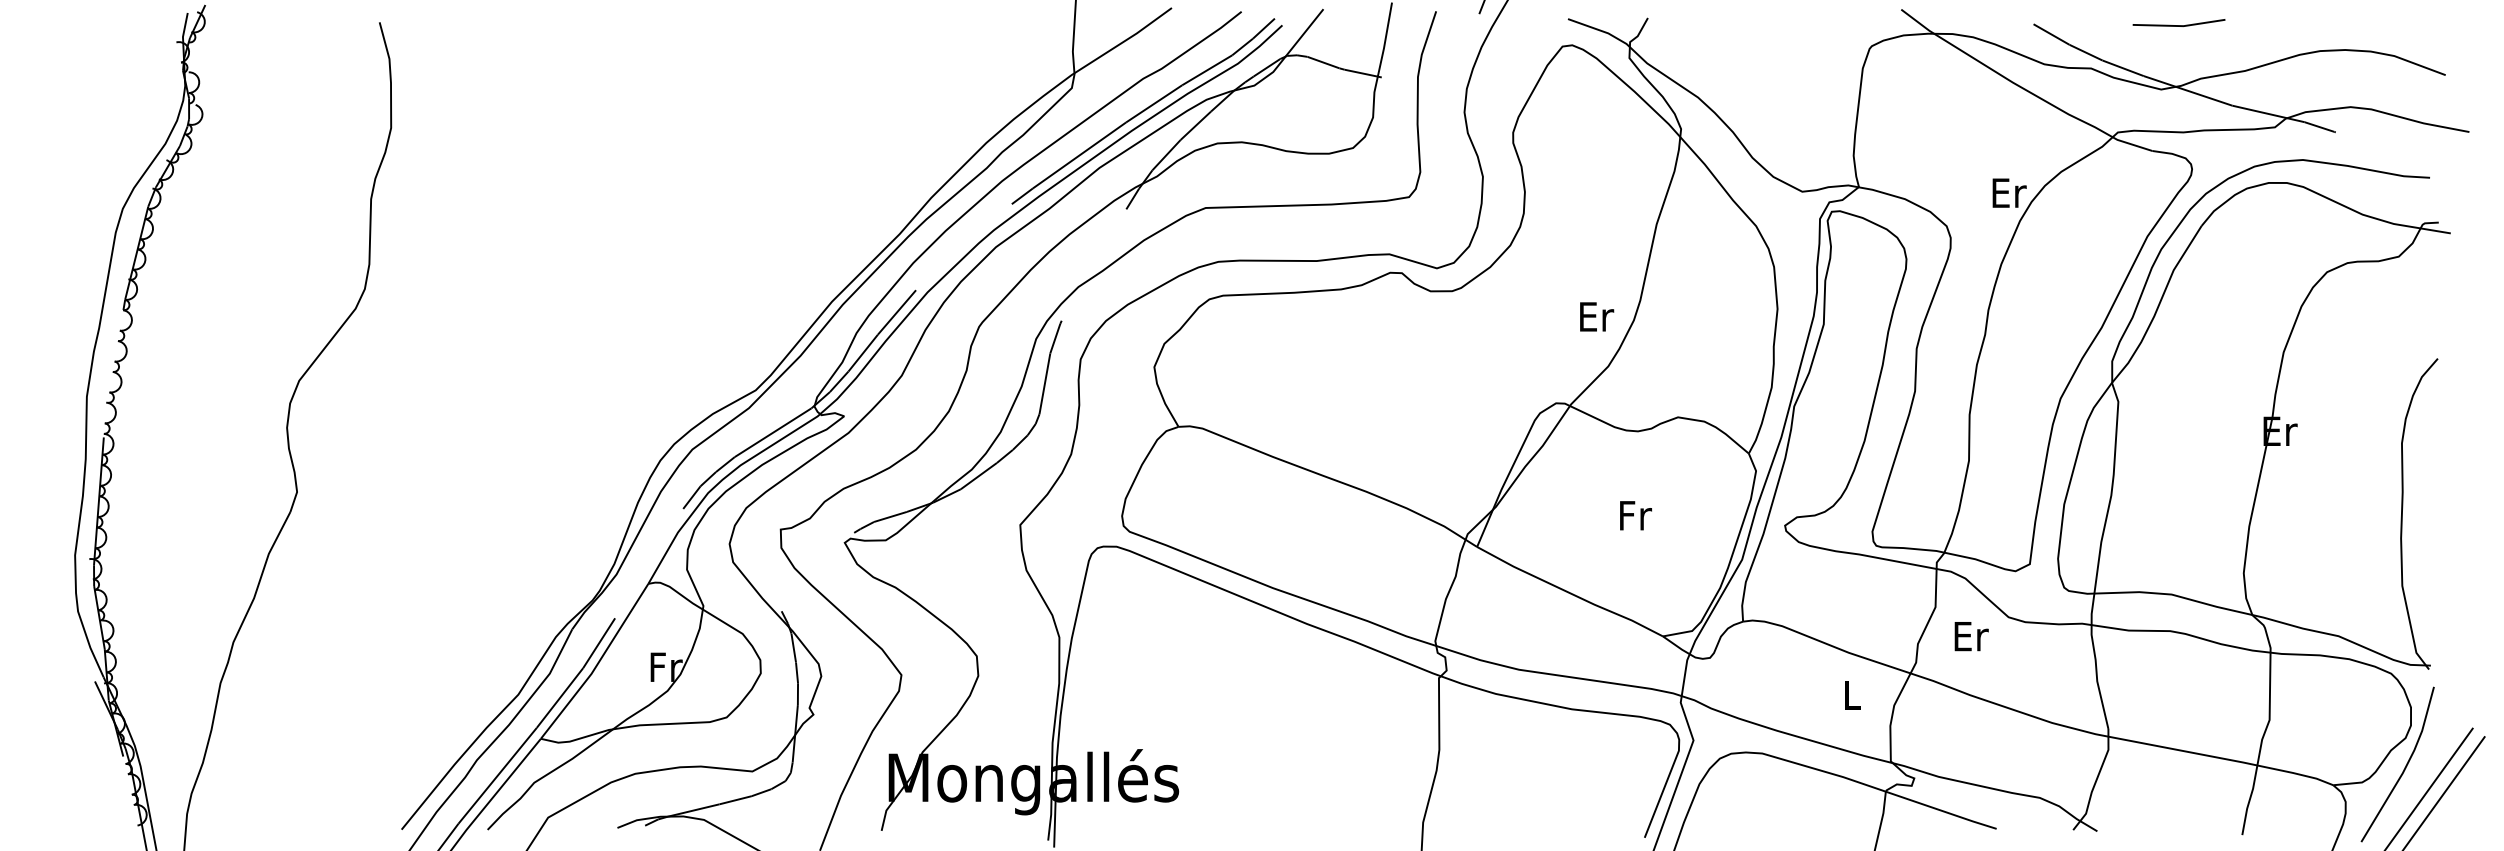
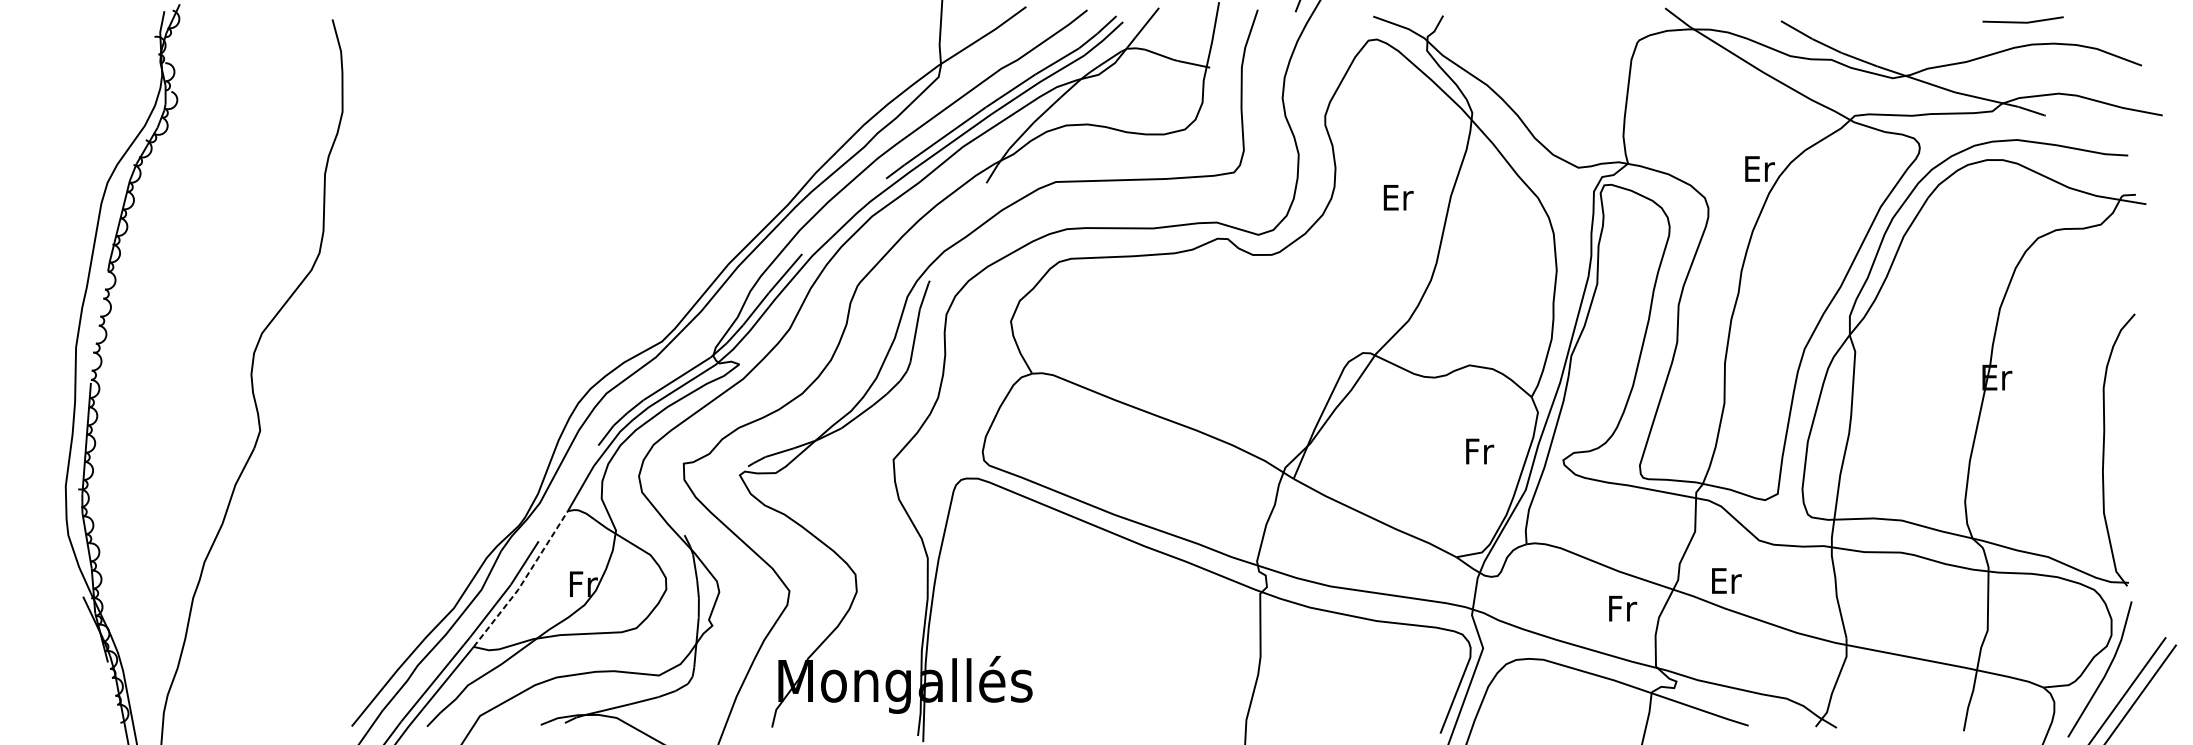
line: (2178, 25) -> (2022, 22), moved
text: (1597, 316) -> (1399, 197), moved
text: (1635, 515) -> (1479, 451), moved
text: (1971, 636) -> (1726, 580), moved
line: (597, 663) -> (523, 580), solid -> dashed
text: (1853, 694) -> (1623, 608), L -> Fr

